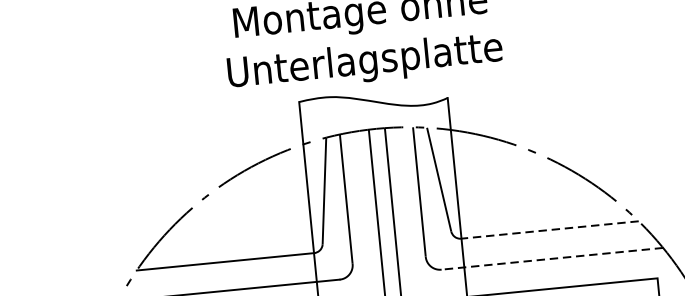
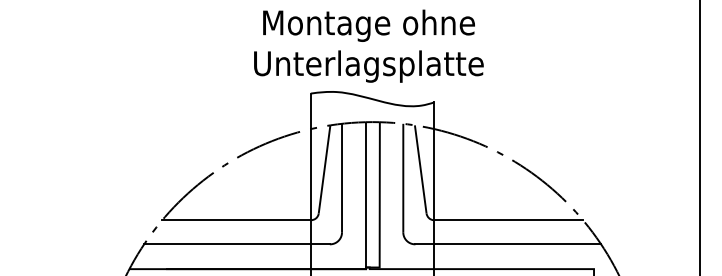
line: (549, 230) -> (508, 220), dashed -> solid
line: (552, 258) -> (508, 244), dashed -> solid

